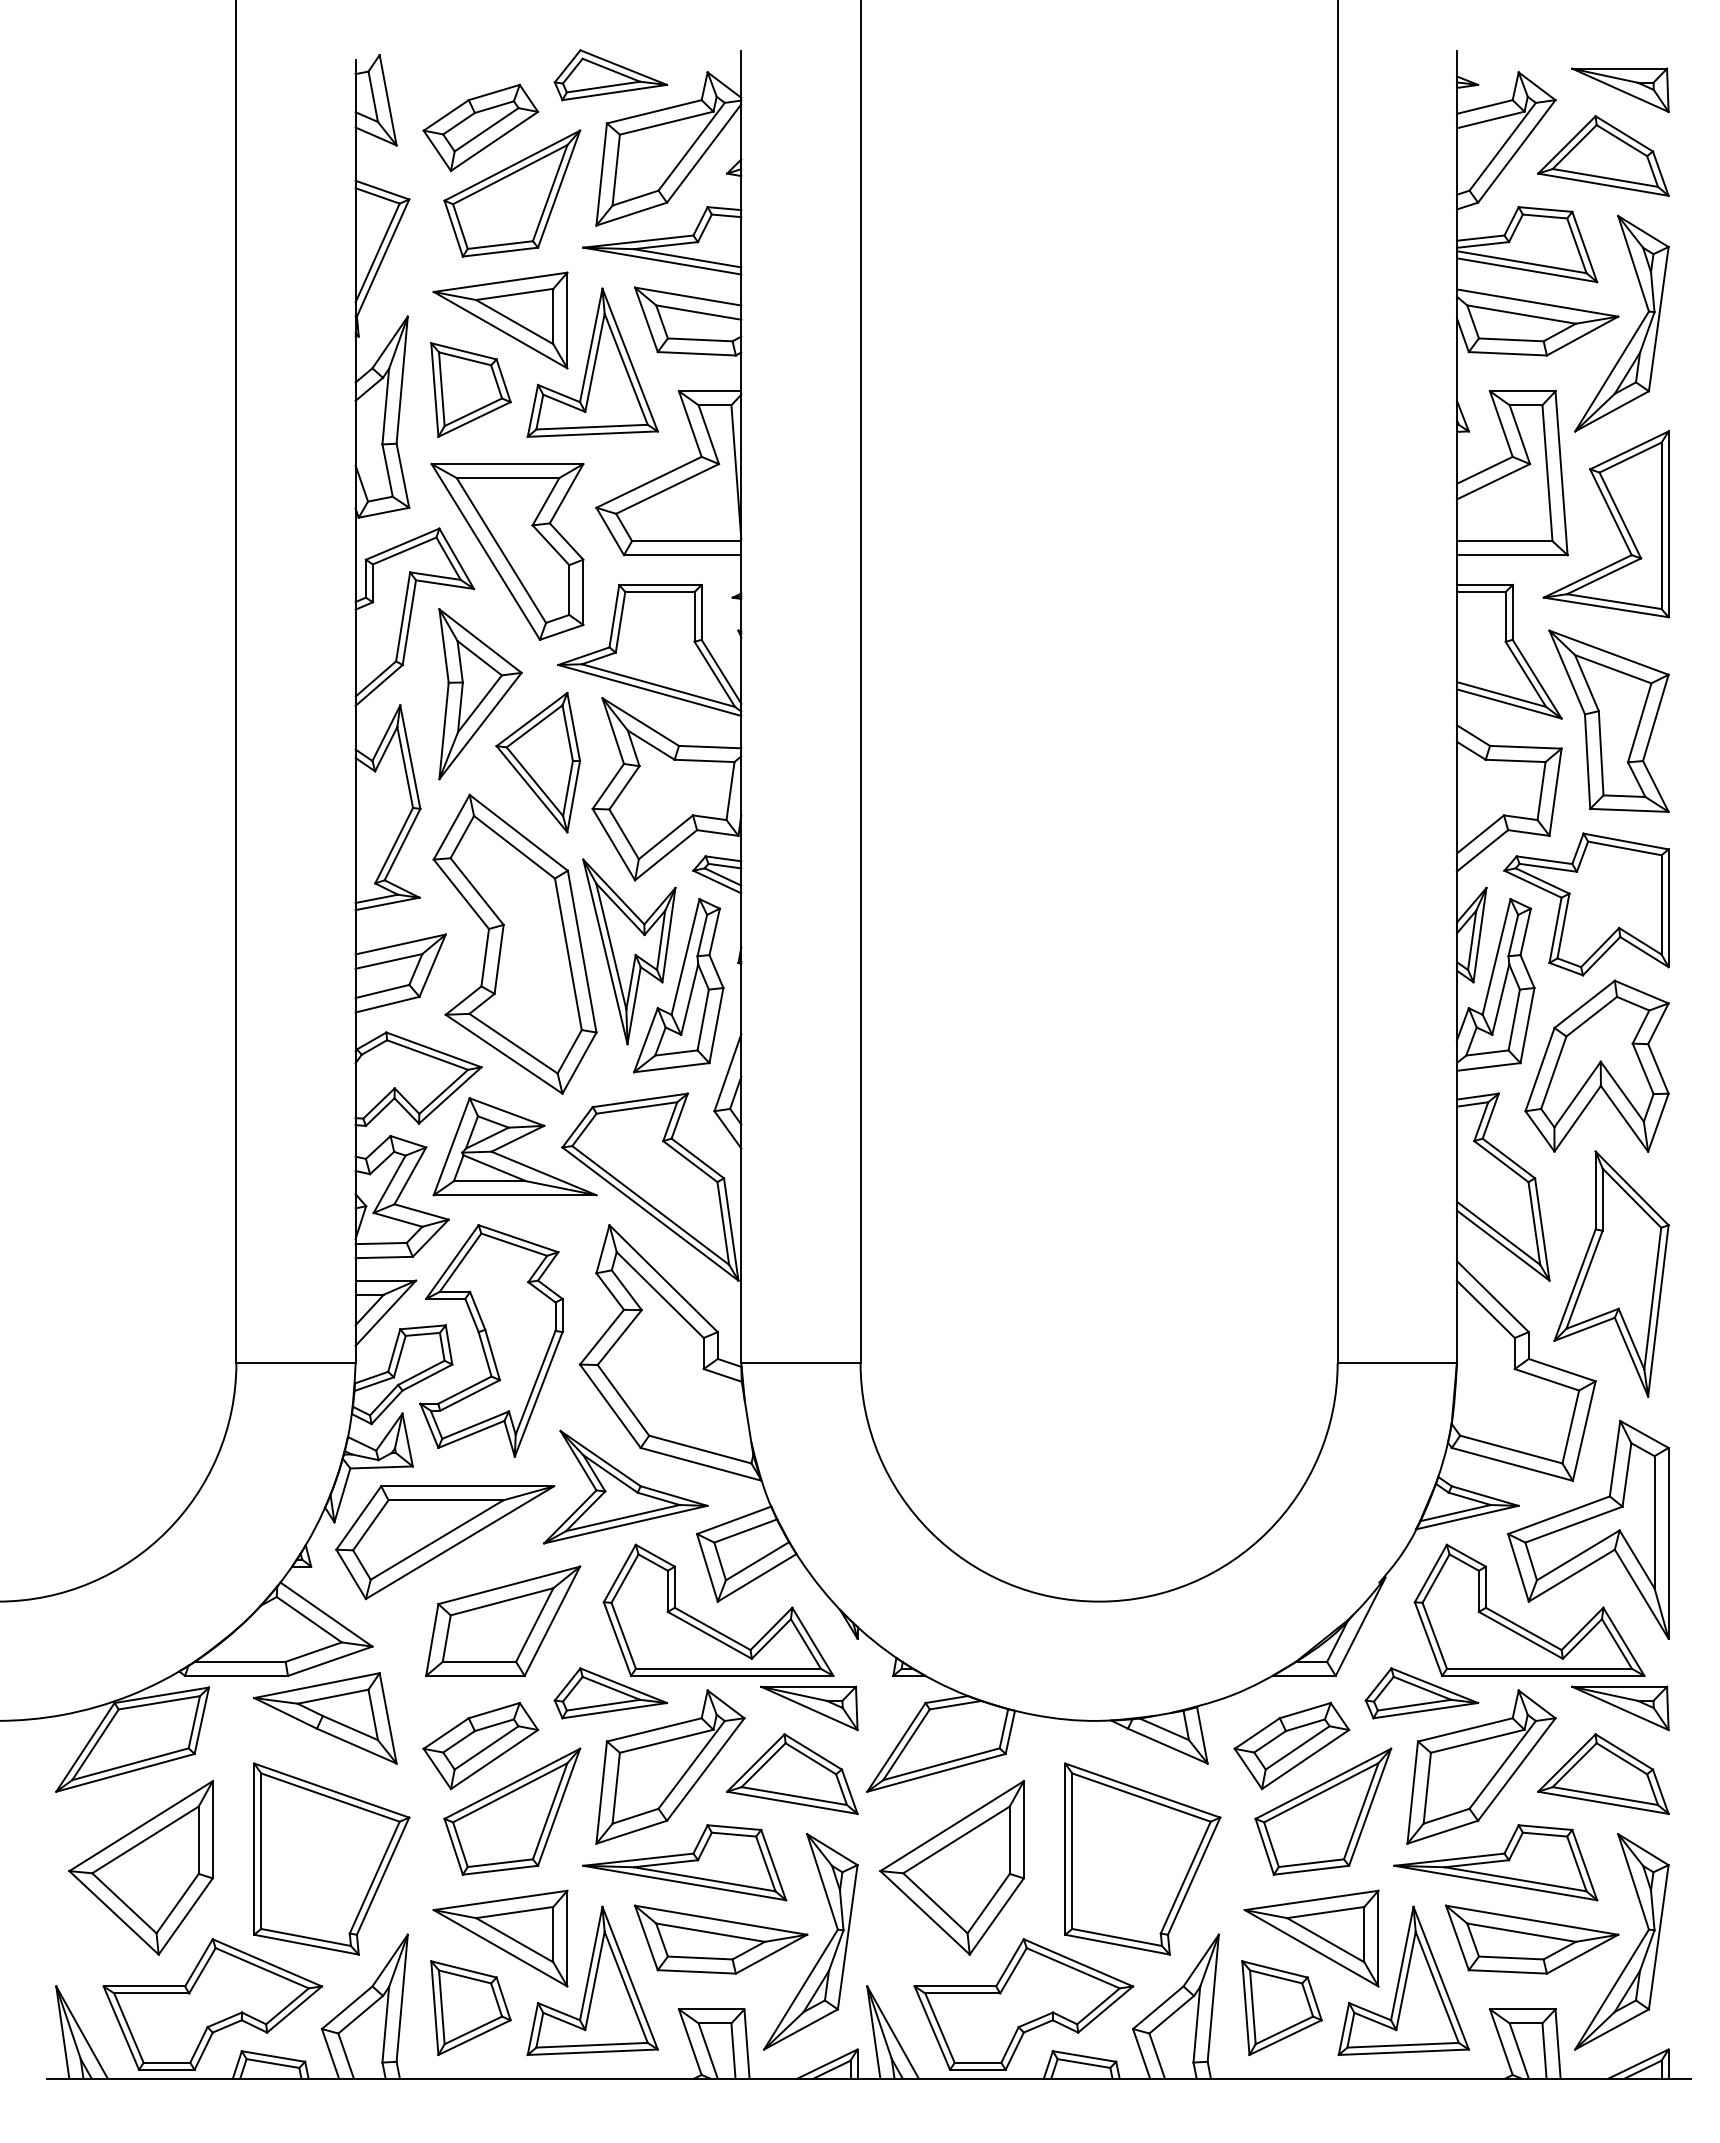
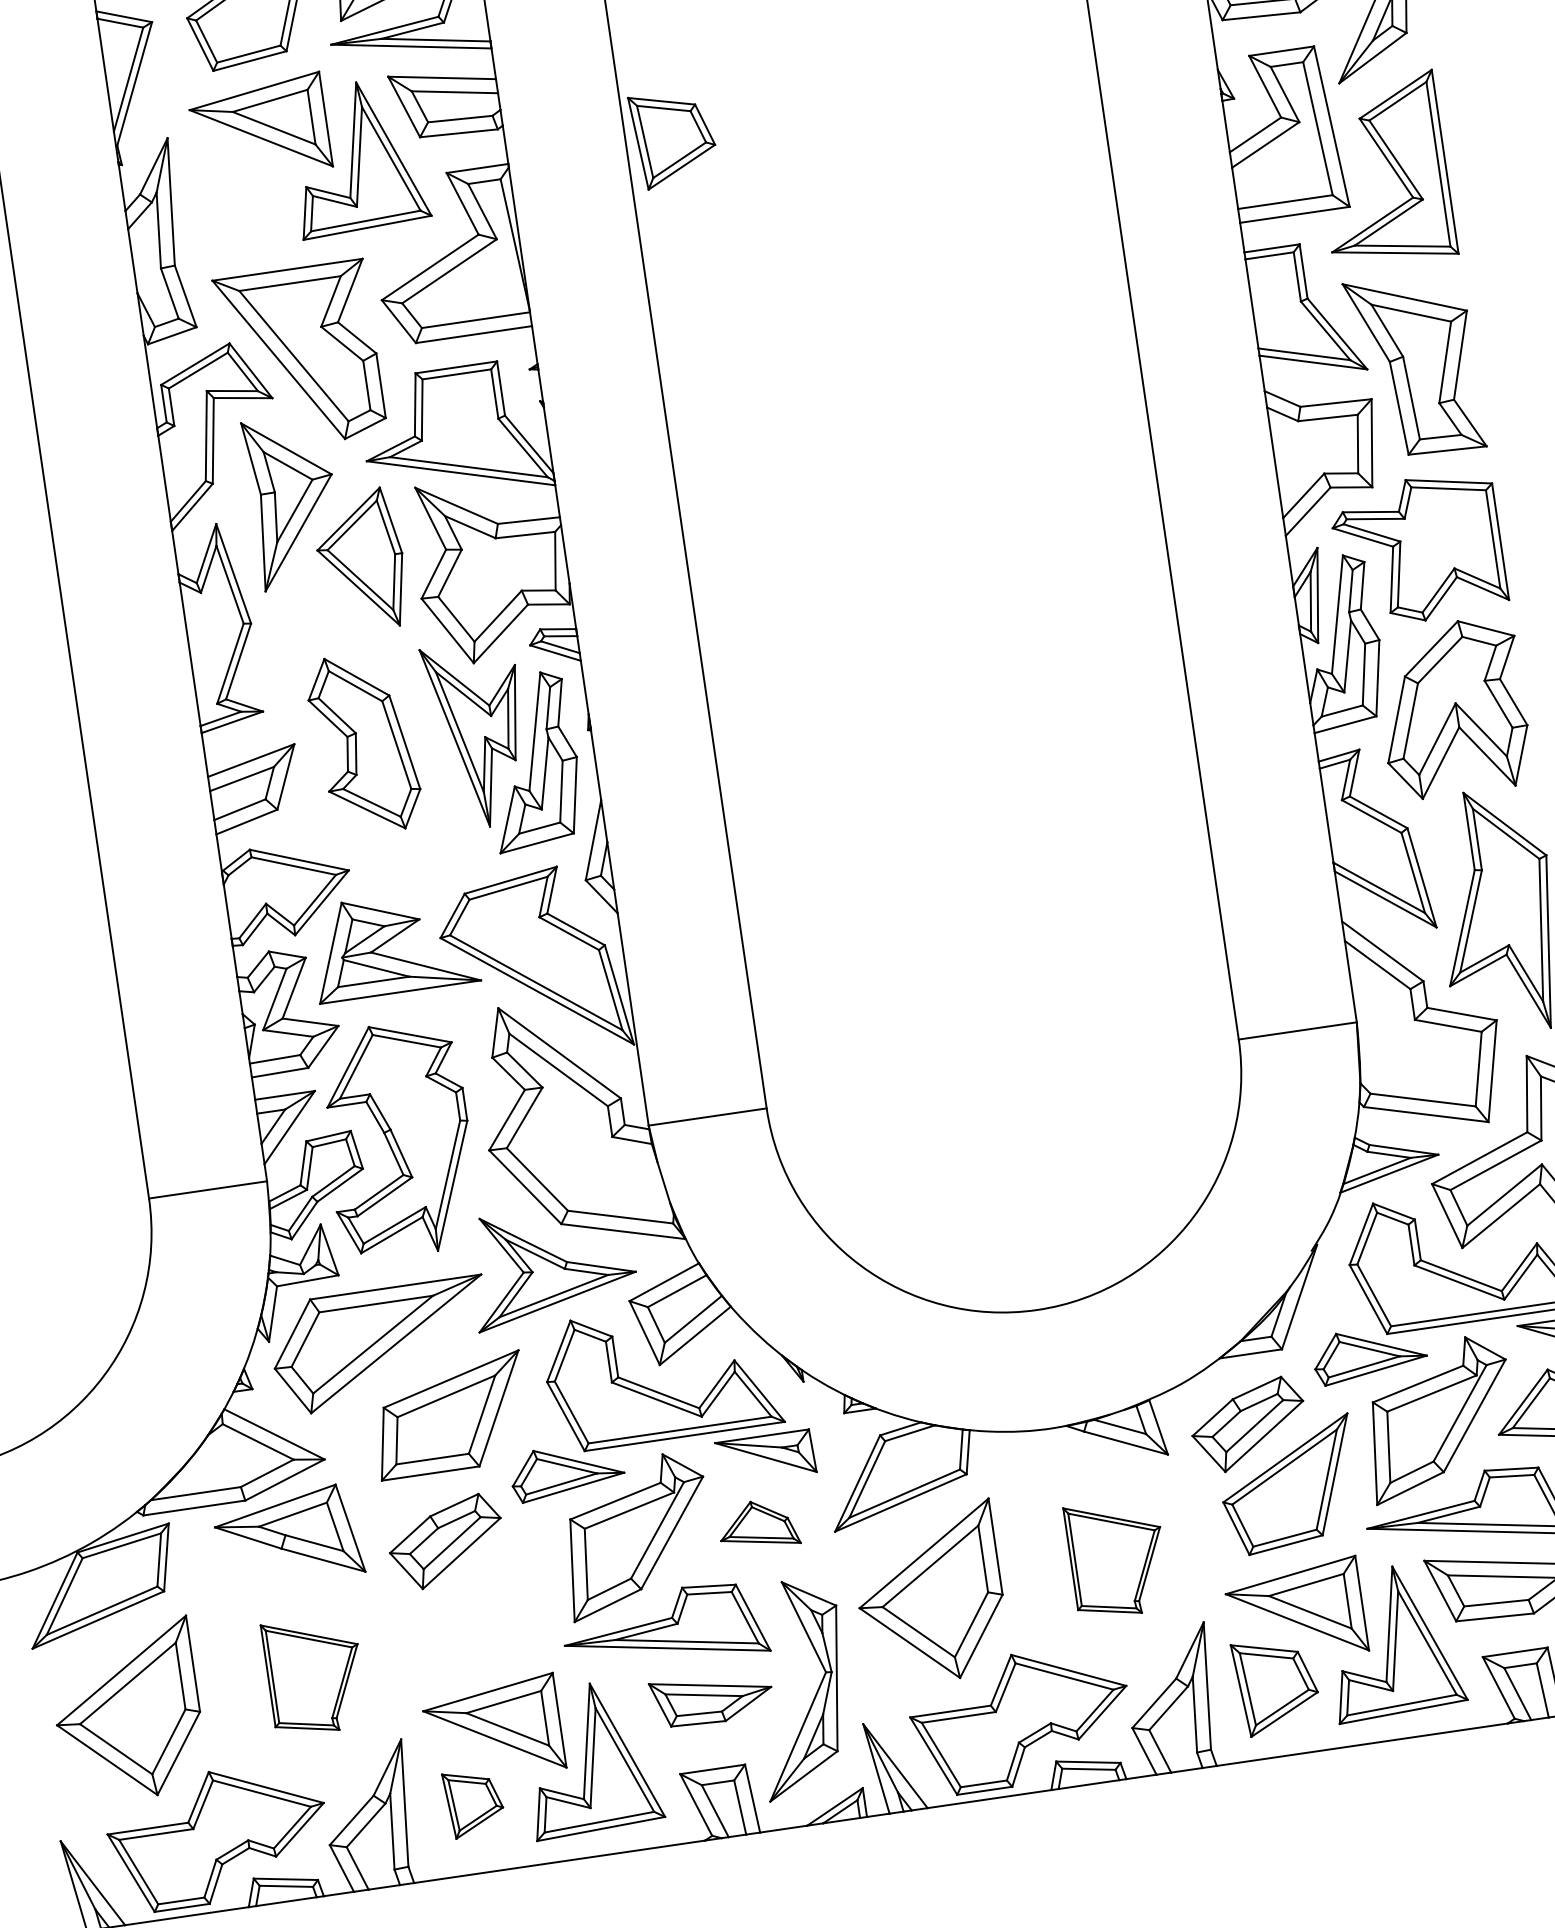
part: (470, 389) -> (673, 138), moved
part: (514, 943) -> (363, 743), size x0.6
part: (792, 1773) -> (758, 1524), size x0.6
part: (512, 1811) -> (486, 1602), removed
part: (331, 1858) -> (314, 1675), size x0.6
part: (1142, 1858) -> (1117, 1557), size x0.6
part: (721, 1939) -> (712, 1698), size x0.7
part: (470, 2008) -> (473, 1803), size x0.7

